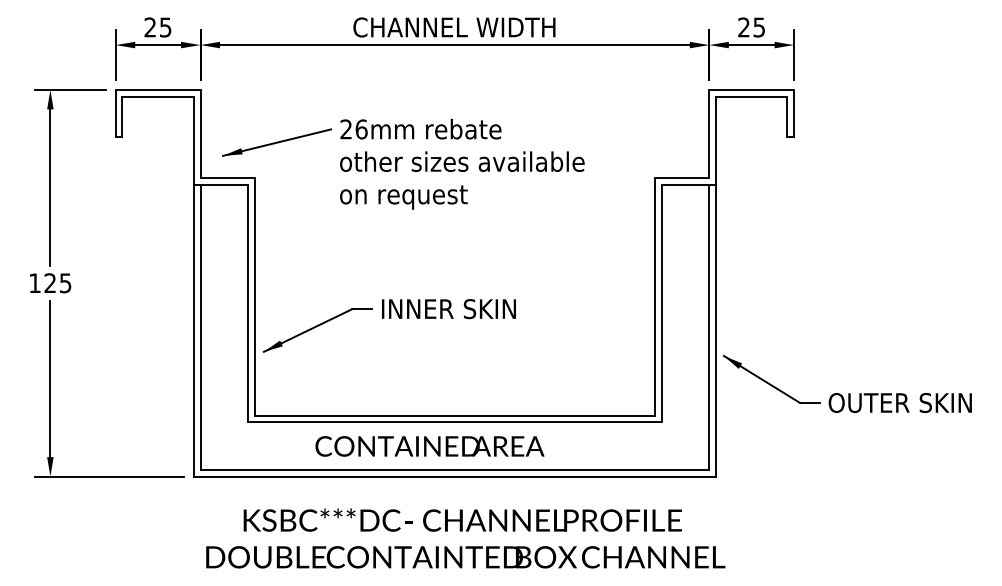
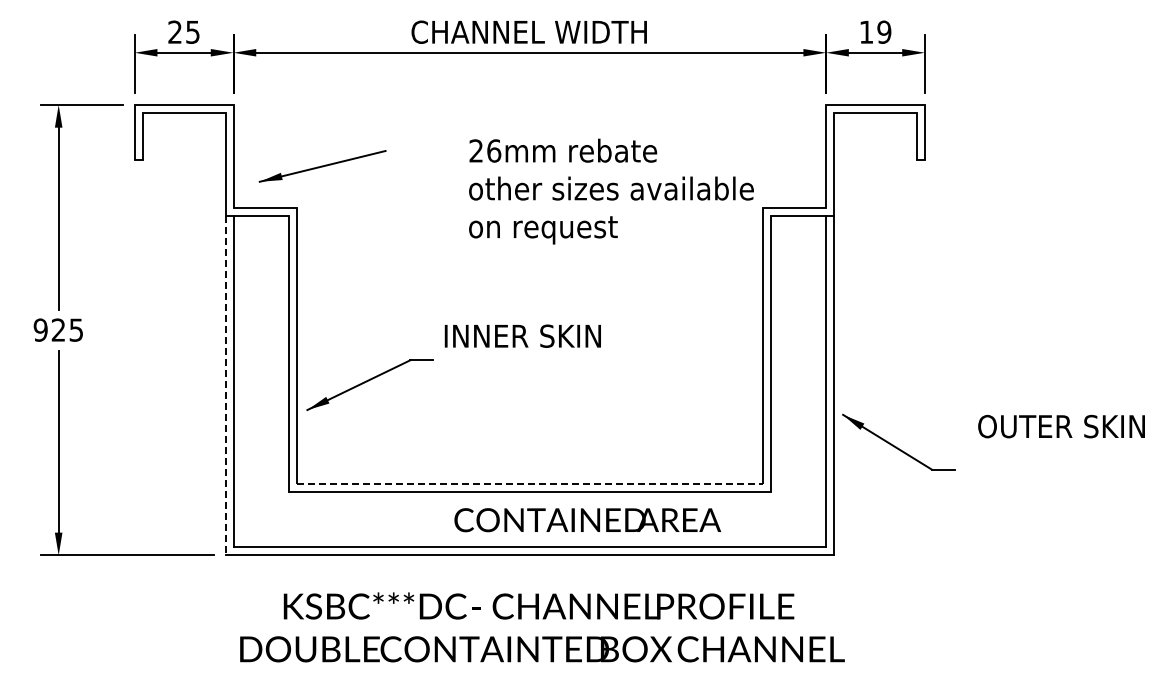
text: (751, 26) -> (875, 31), 25 -> 19
text: (462, 164) -> (611, 191), moved
text: (34, 282) -> (40, 329), 125 -> 925
text: (448, 308) -> (522, 335), moved
line: (193, 330) -> (225, 385), solid -> dashed
text: (900, 402) -> (1061, 426), moved
line: (455, 415) -> (530, 484), solid -> dashed
text: (429, 446) -> (587, 520), moved

